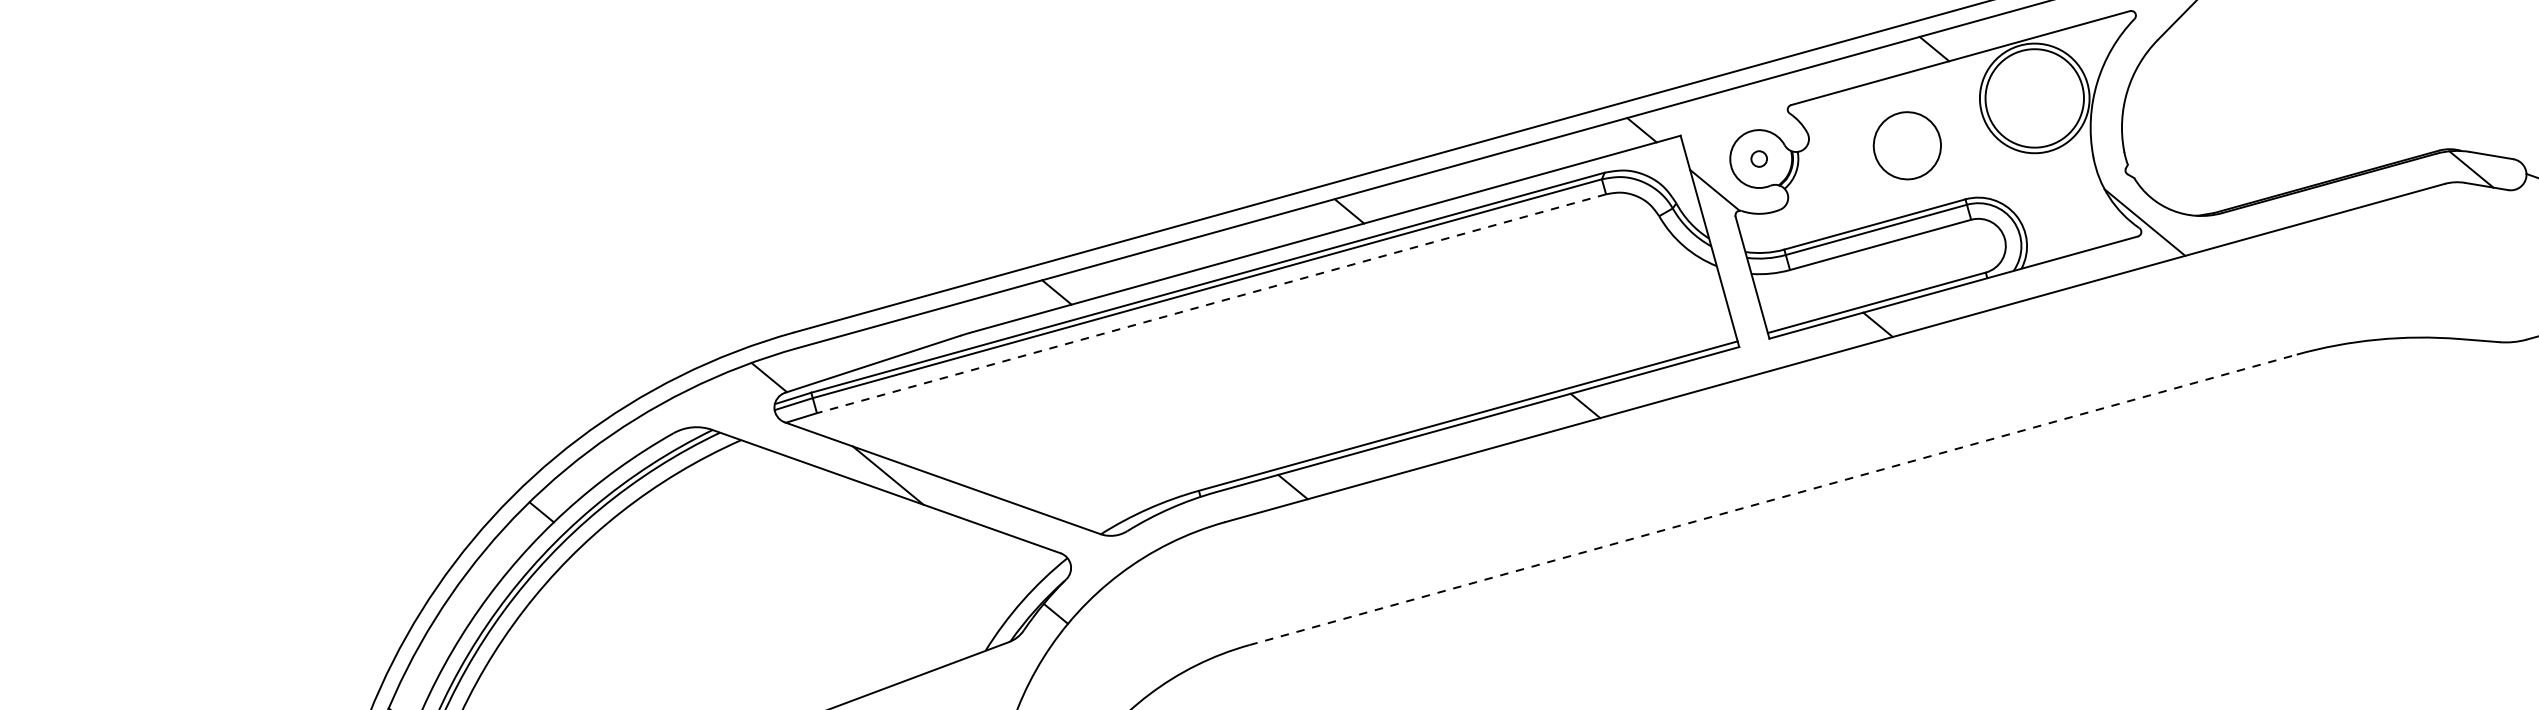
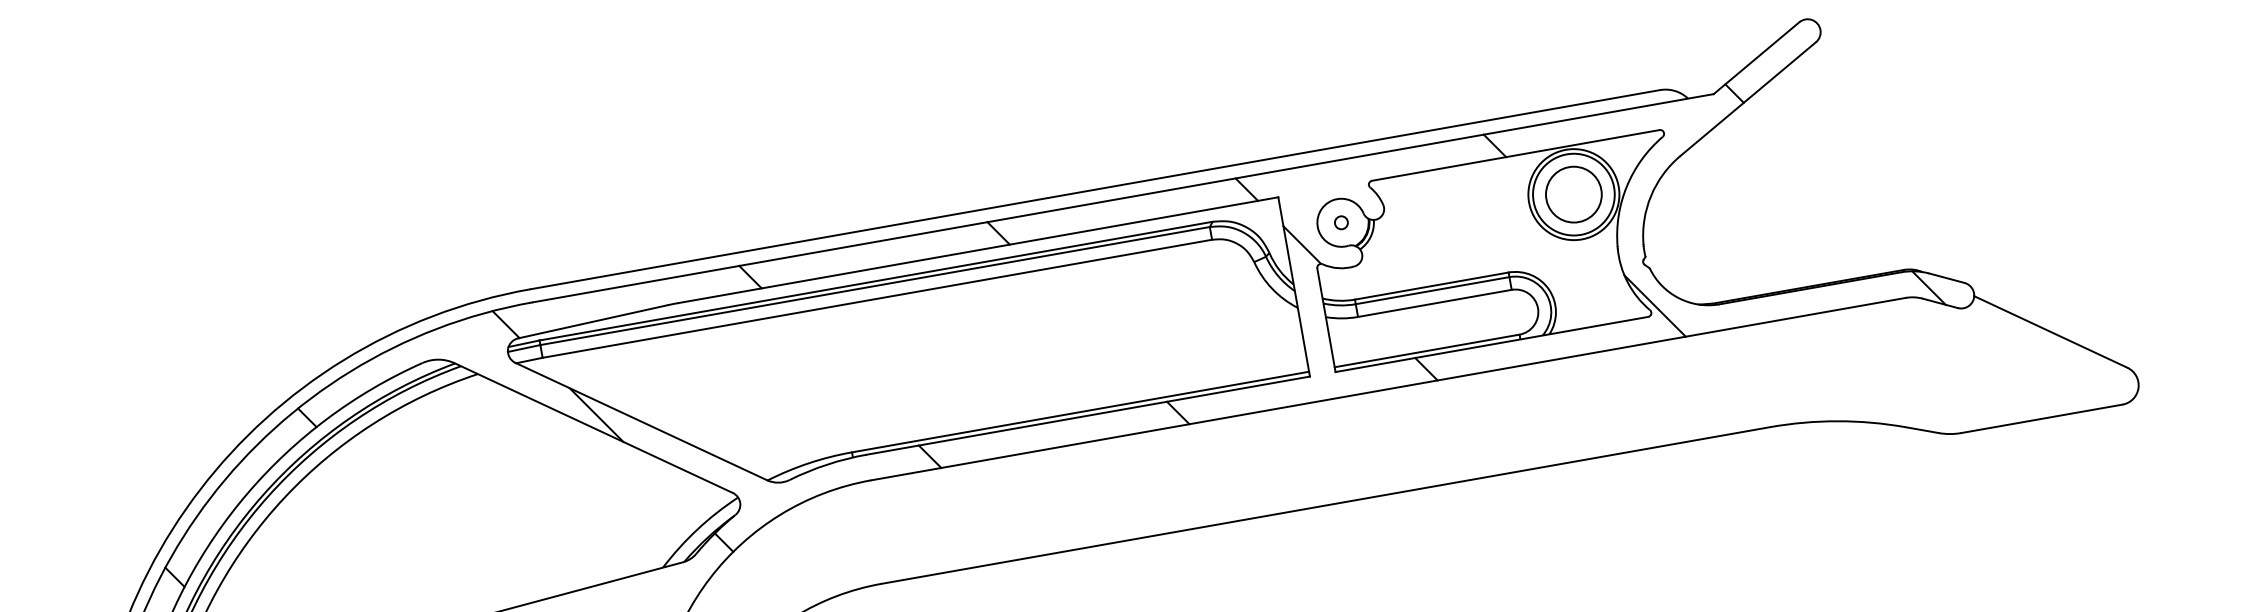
circle: (1906, 145) -> (1573, 194), moved
line: (1211, 303) -> (877, 298), dashed -> solid
line: (1773, 499) -> (1326, 505), dashed -> solid

